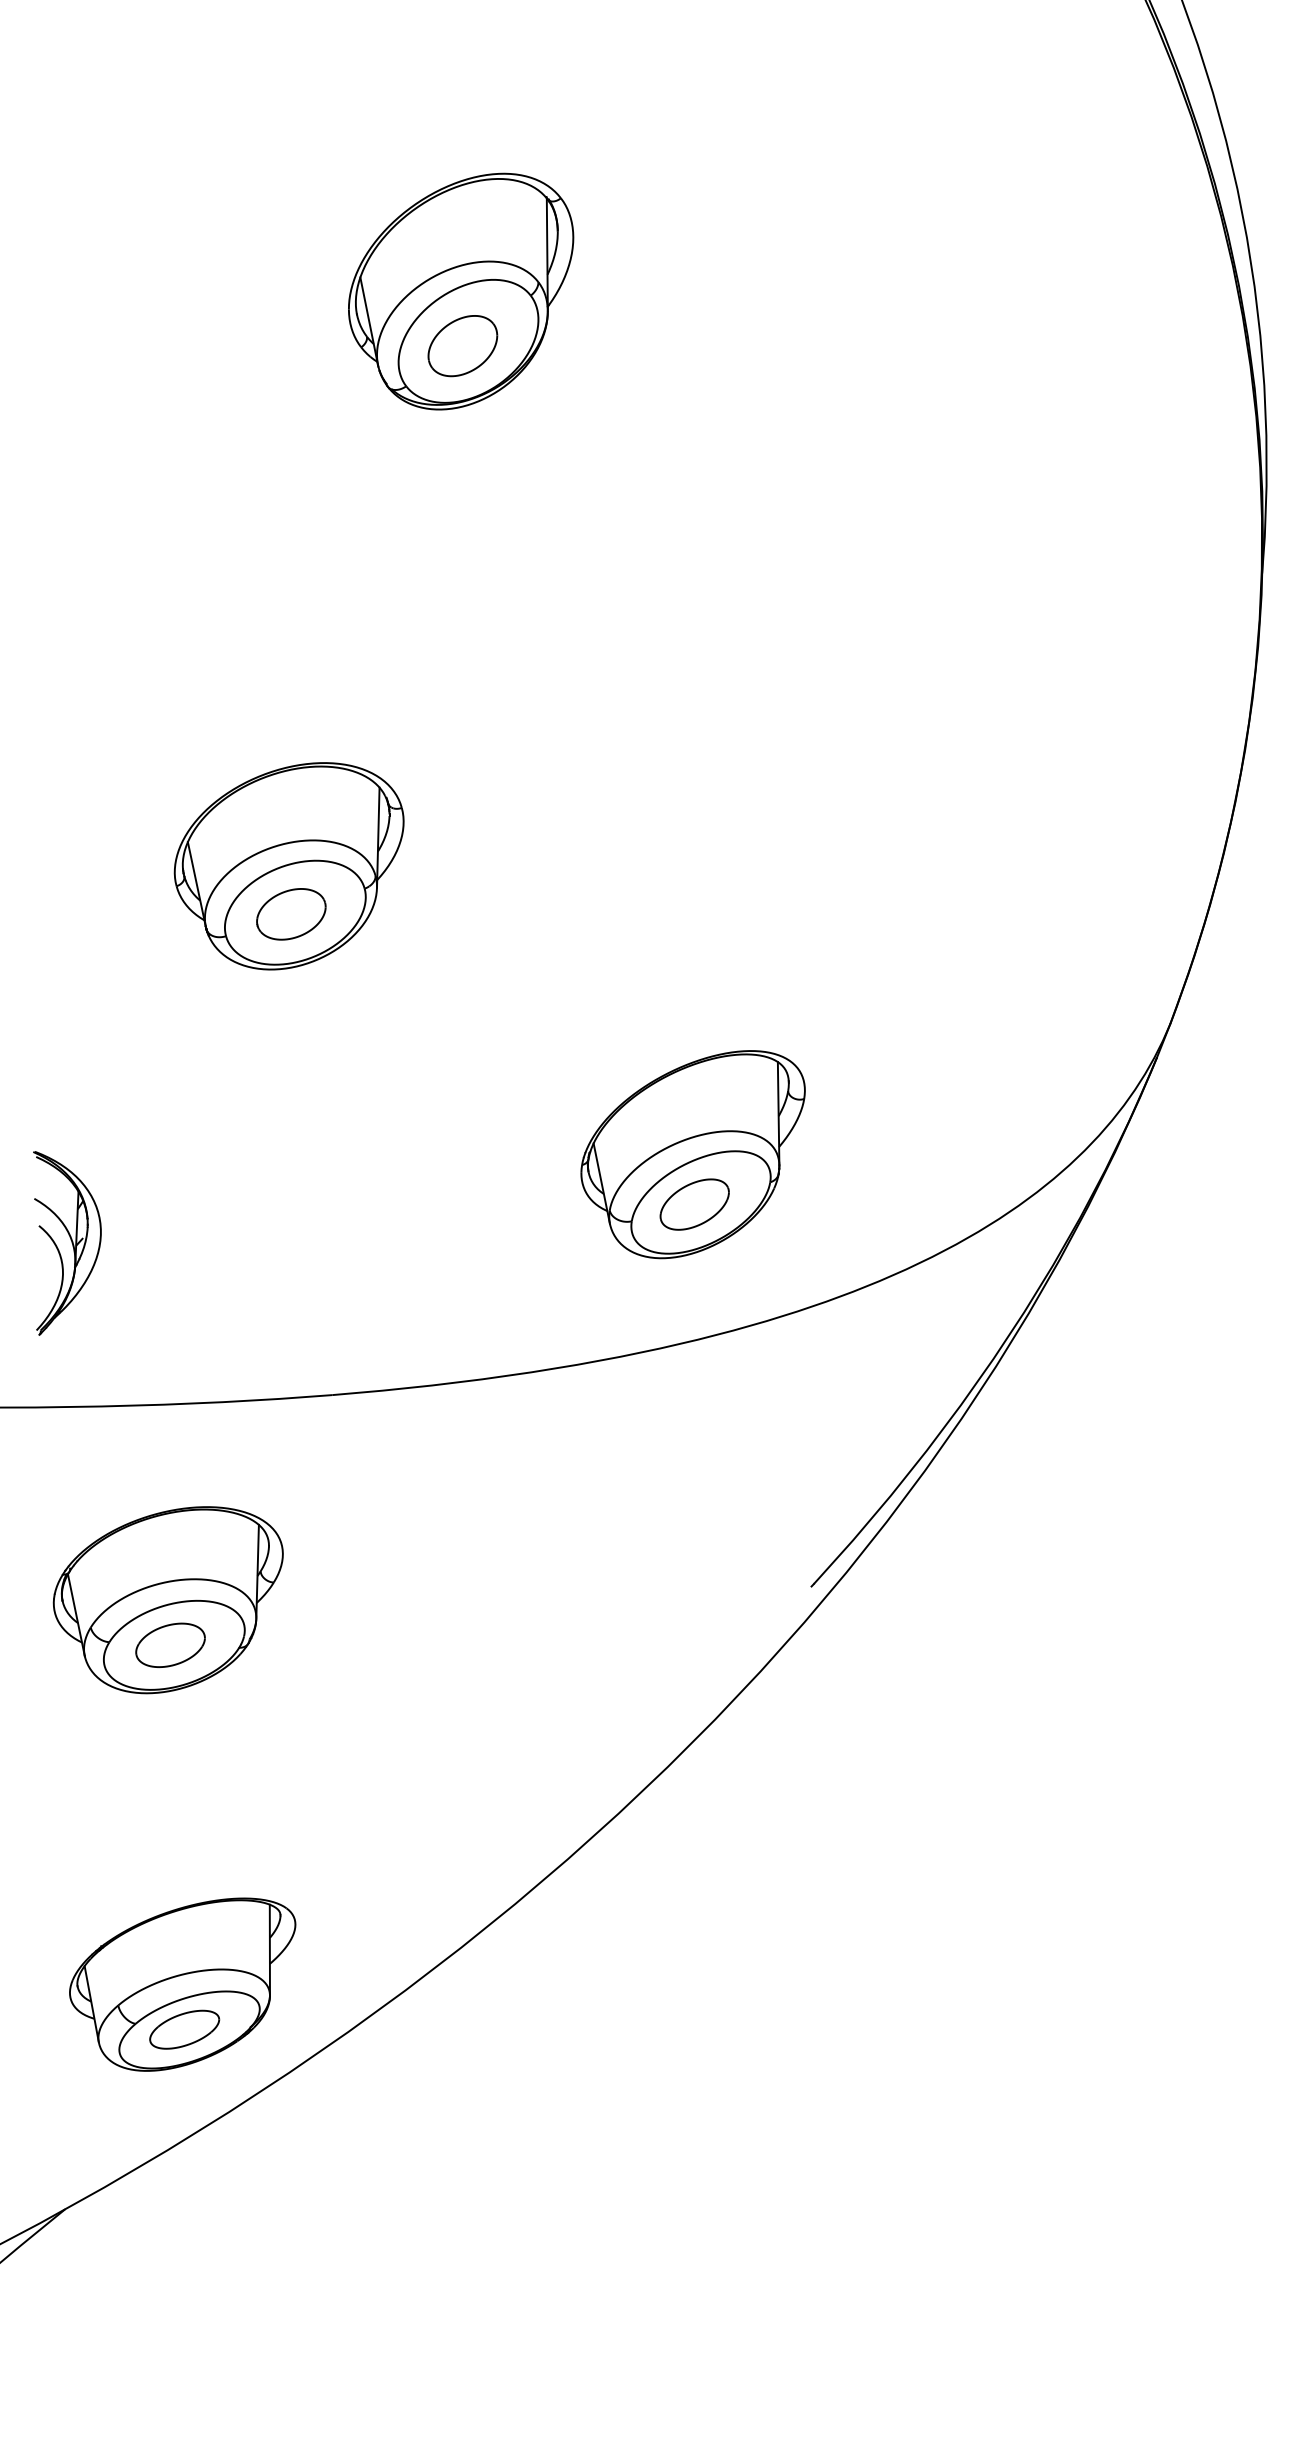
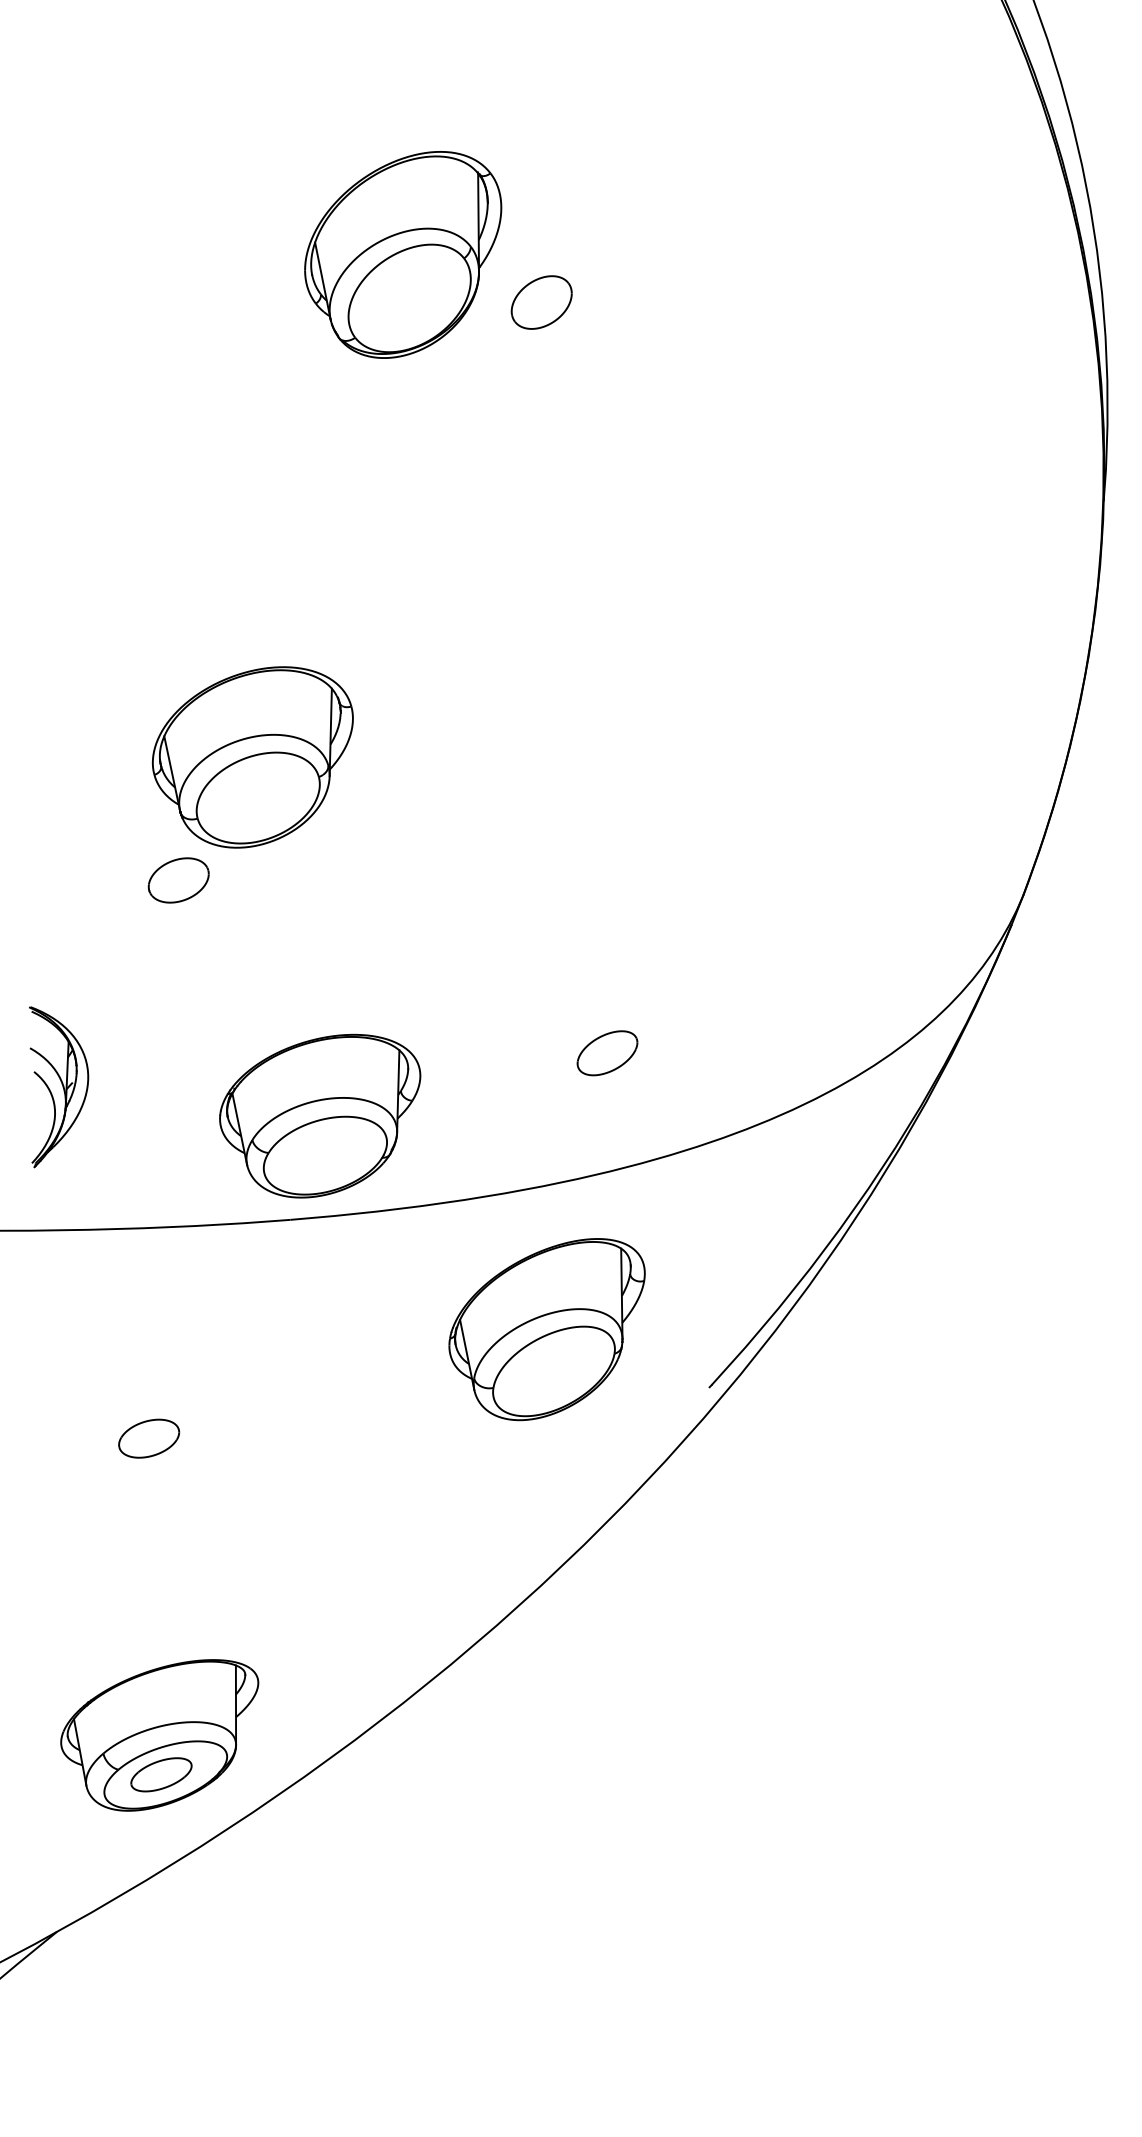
part: (462, 346) -> (541, 302), moved
part: (291, 914) -> (178, 880), moved
part: (692, 1154) -> (546, 1329), moved
part: (168, 1599) -> (320, 1115), moved

